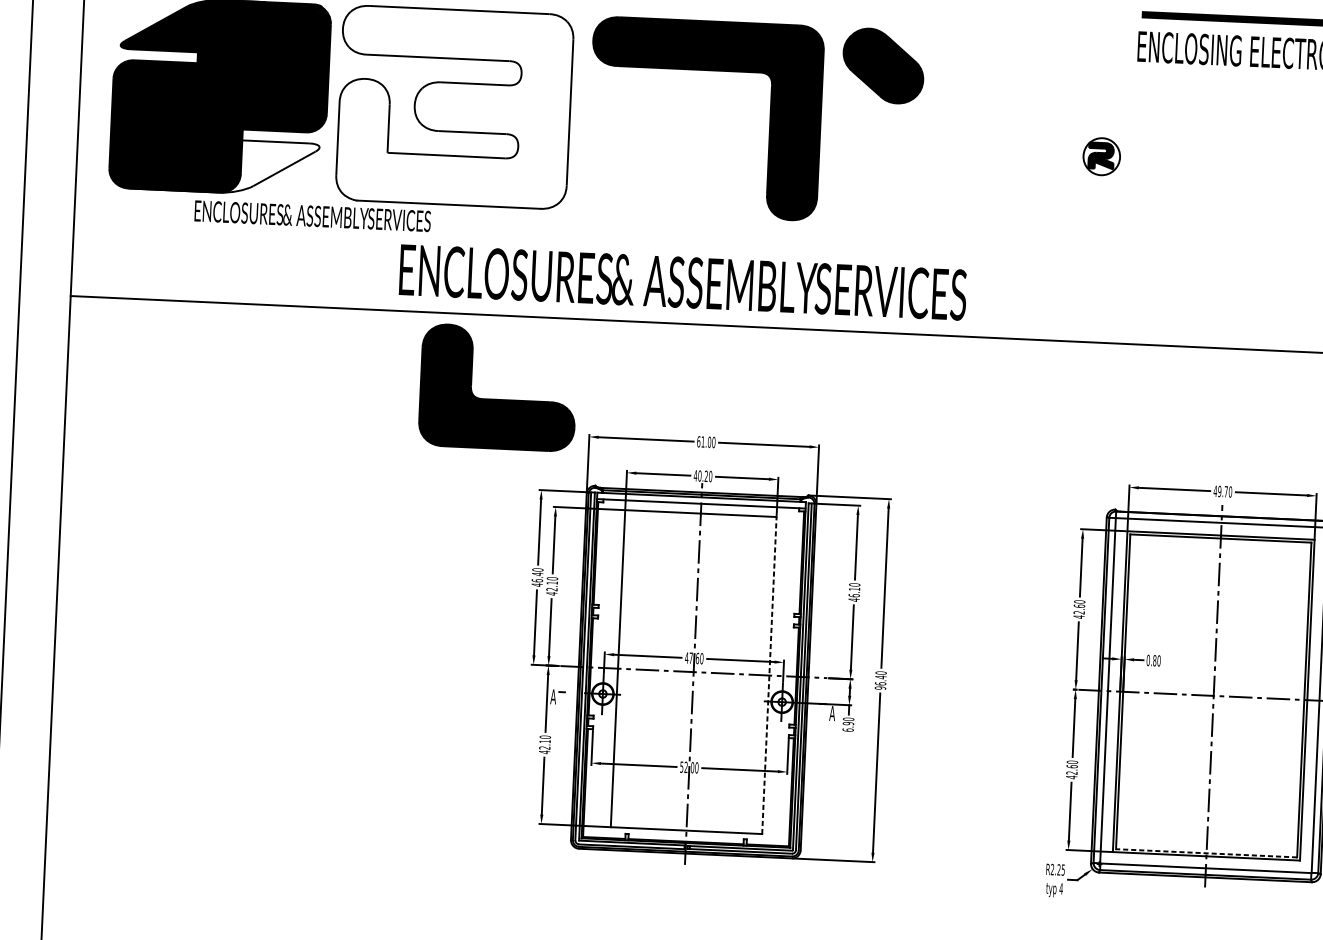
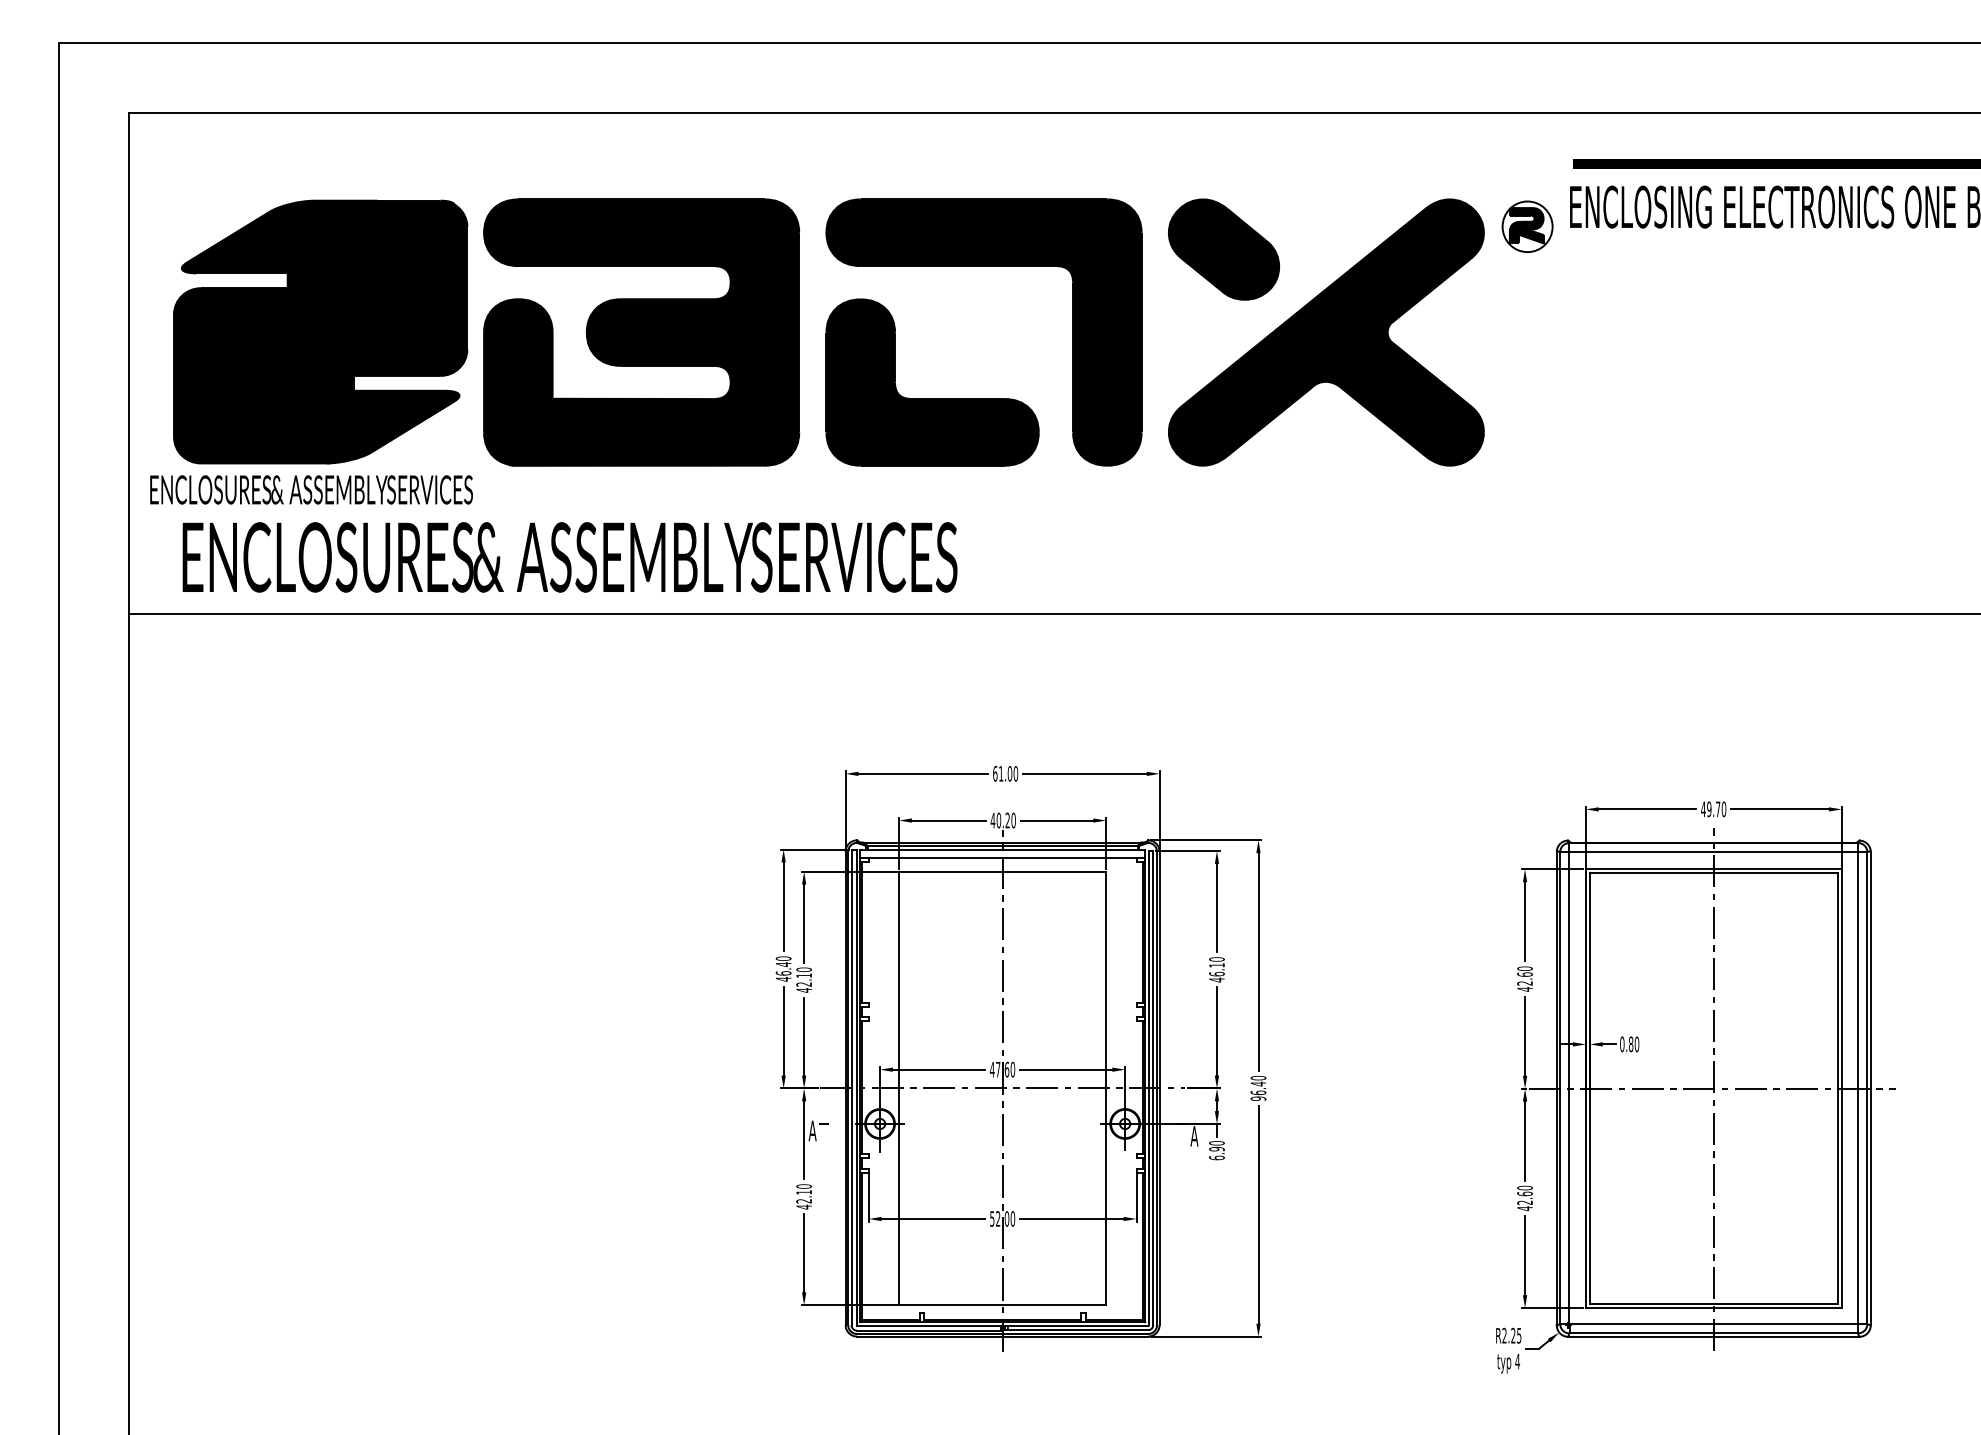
fill: (454, 107) -> (641, 332), added
part: (955, 130) -> (1326, 332), added
part: (1101, 156) -> (1527, 226), moved
fill: (269, 167) -> (392, 426), added
text: (312, 215) -> (311, 489), moved
text: (682, 282) -> (569, 557), moved
part: (497, 399) -> (932, 398), moved
line: (769, 675) -> (1106, 1088), dashed -> solid
line: (1206, 852) -> (1713, 1303), dashed -> solid

